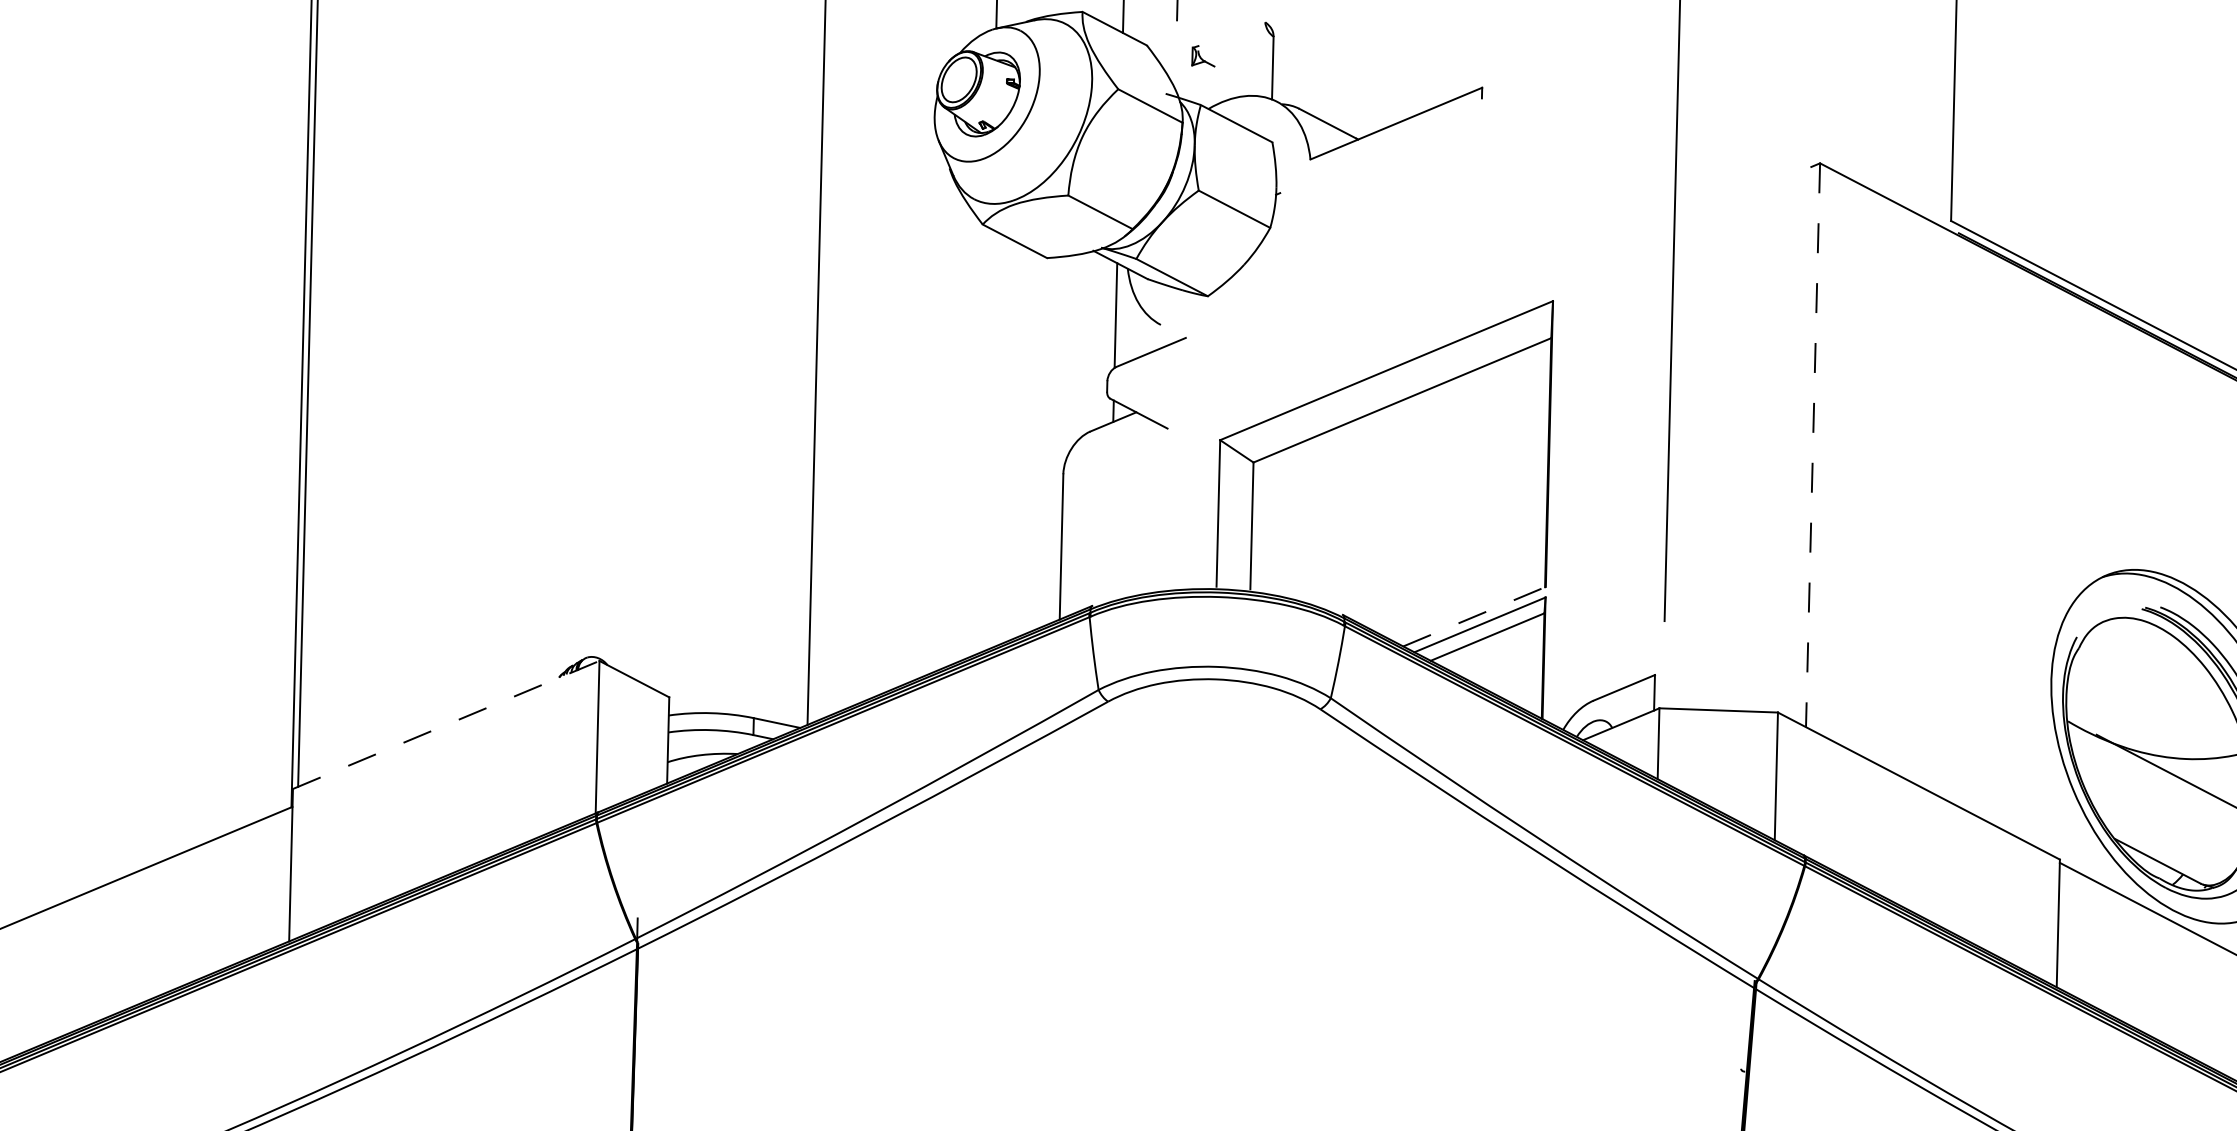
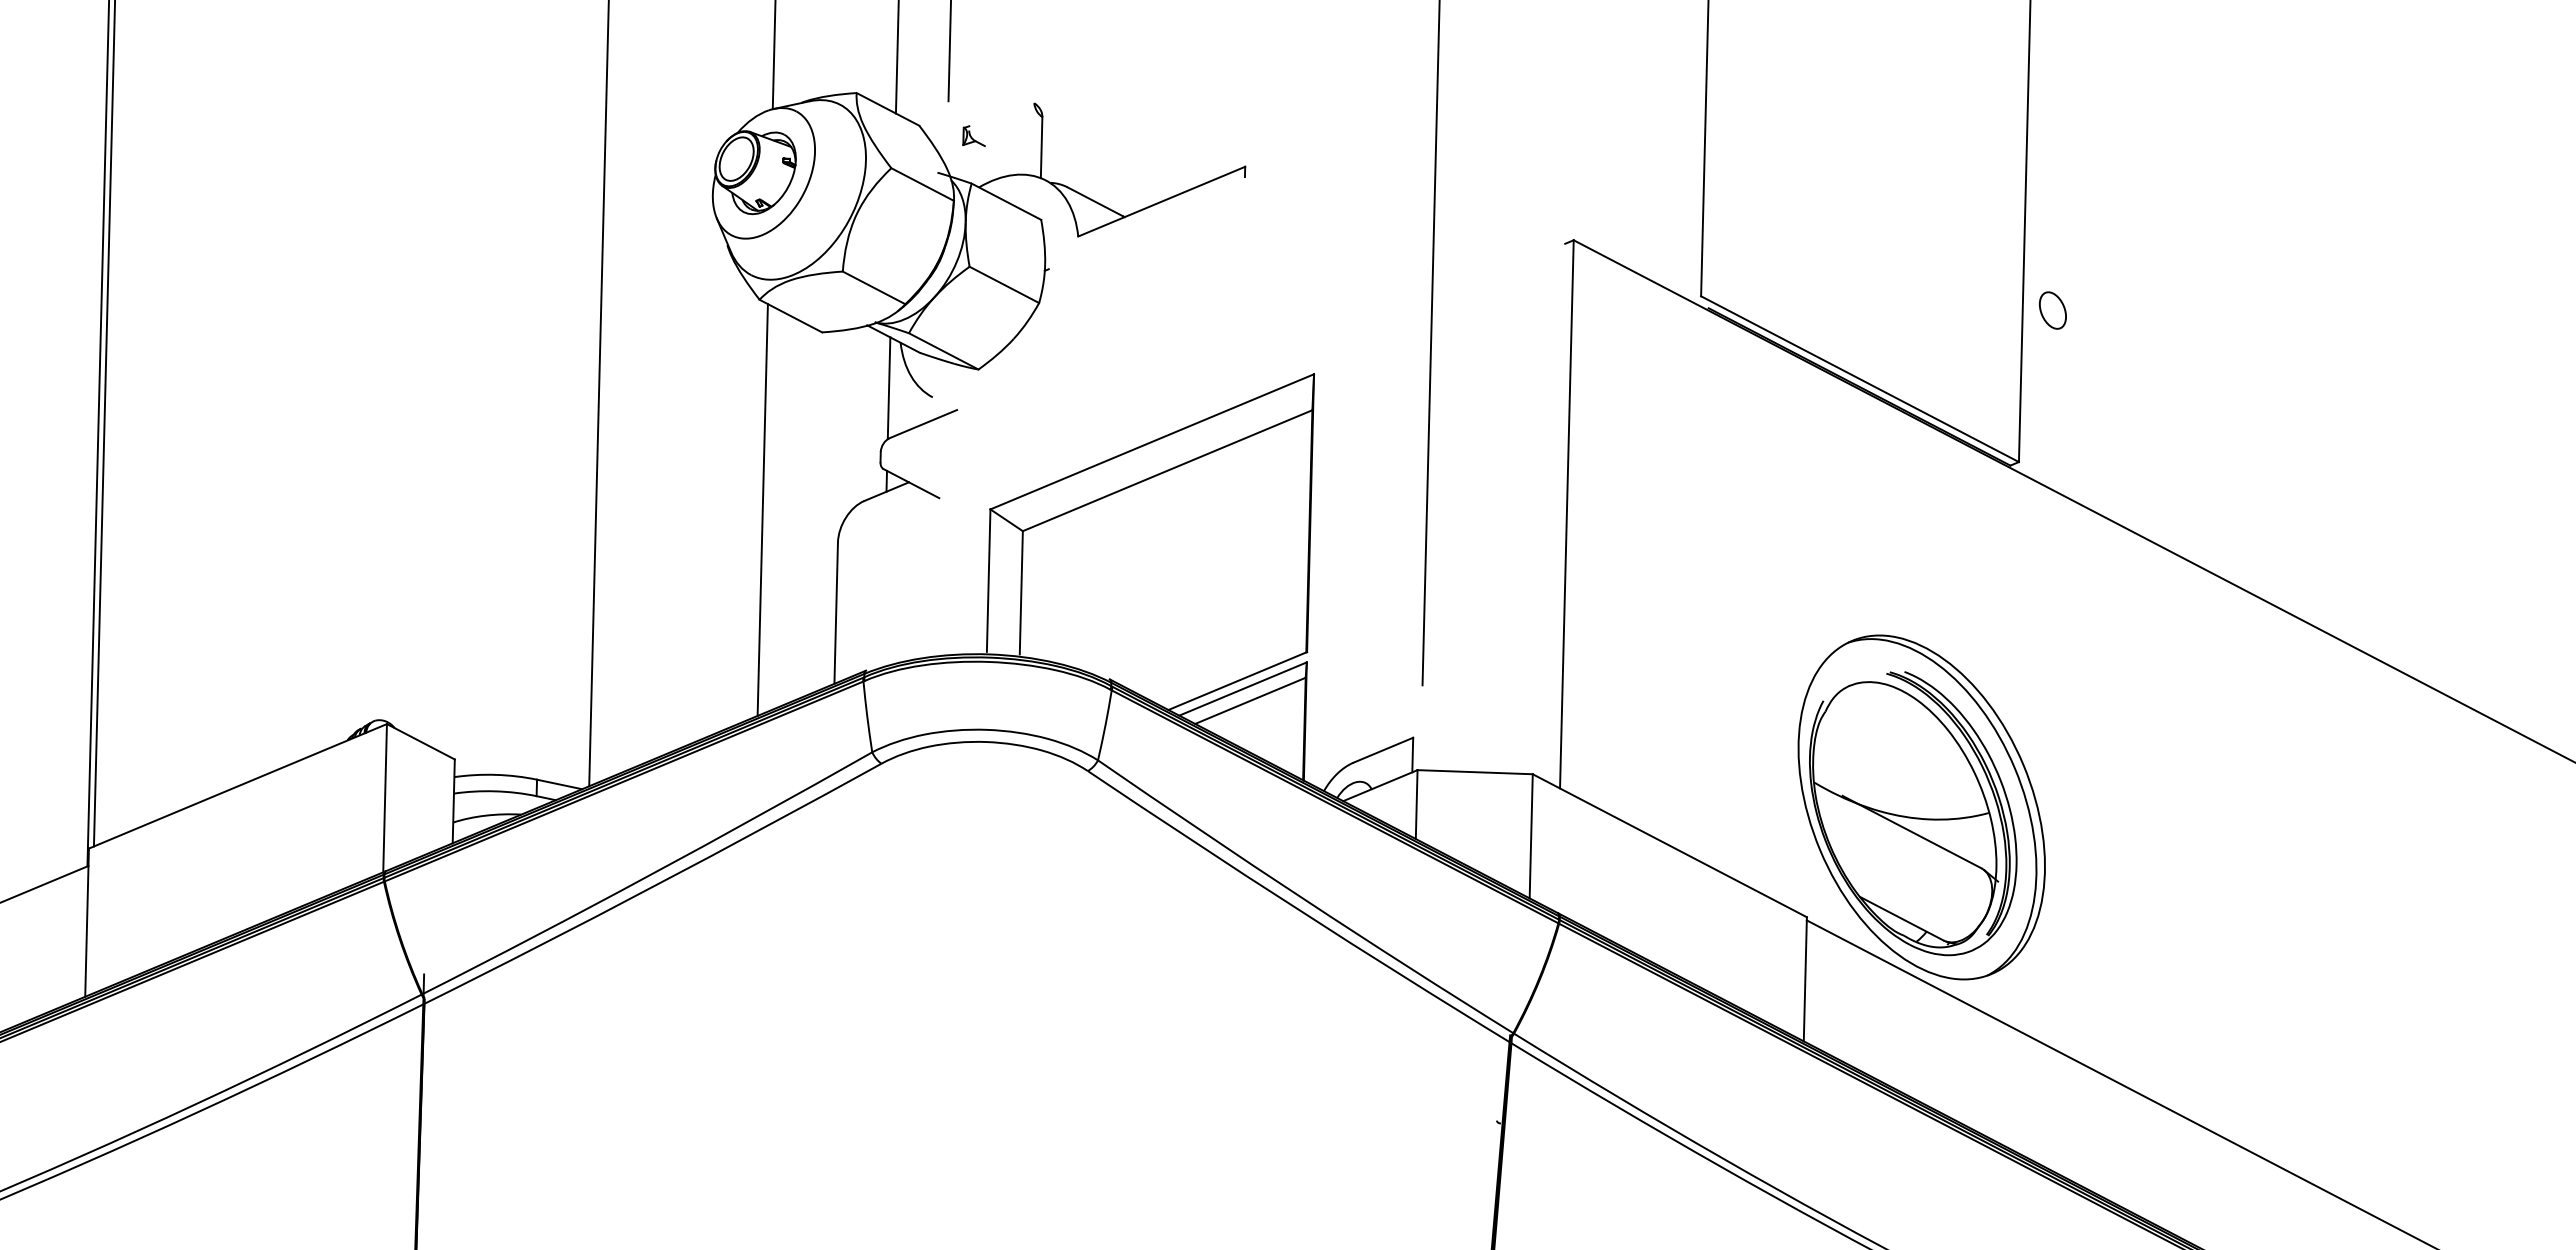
line: (985, 440) -> (762, 509), added
line: (1812, 445) -> (1566, 514), dashed -> solid
line: (1475, 616) -> (1238, 680), dashed -> solid
line: (446, 725) -> (238, 786), dashed -> solid

